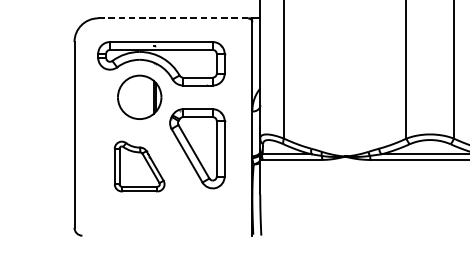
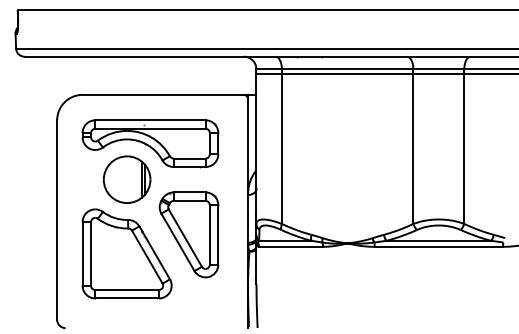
line: (173, 17) -> (163, 94), dashed -> solid
part: (139, 166) -> (126, 253), size x1.67

